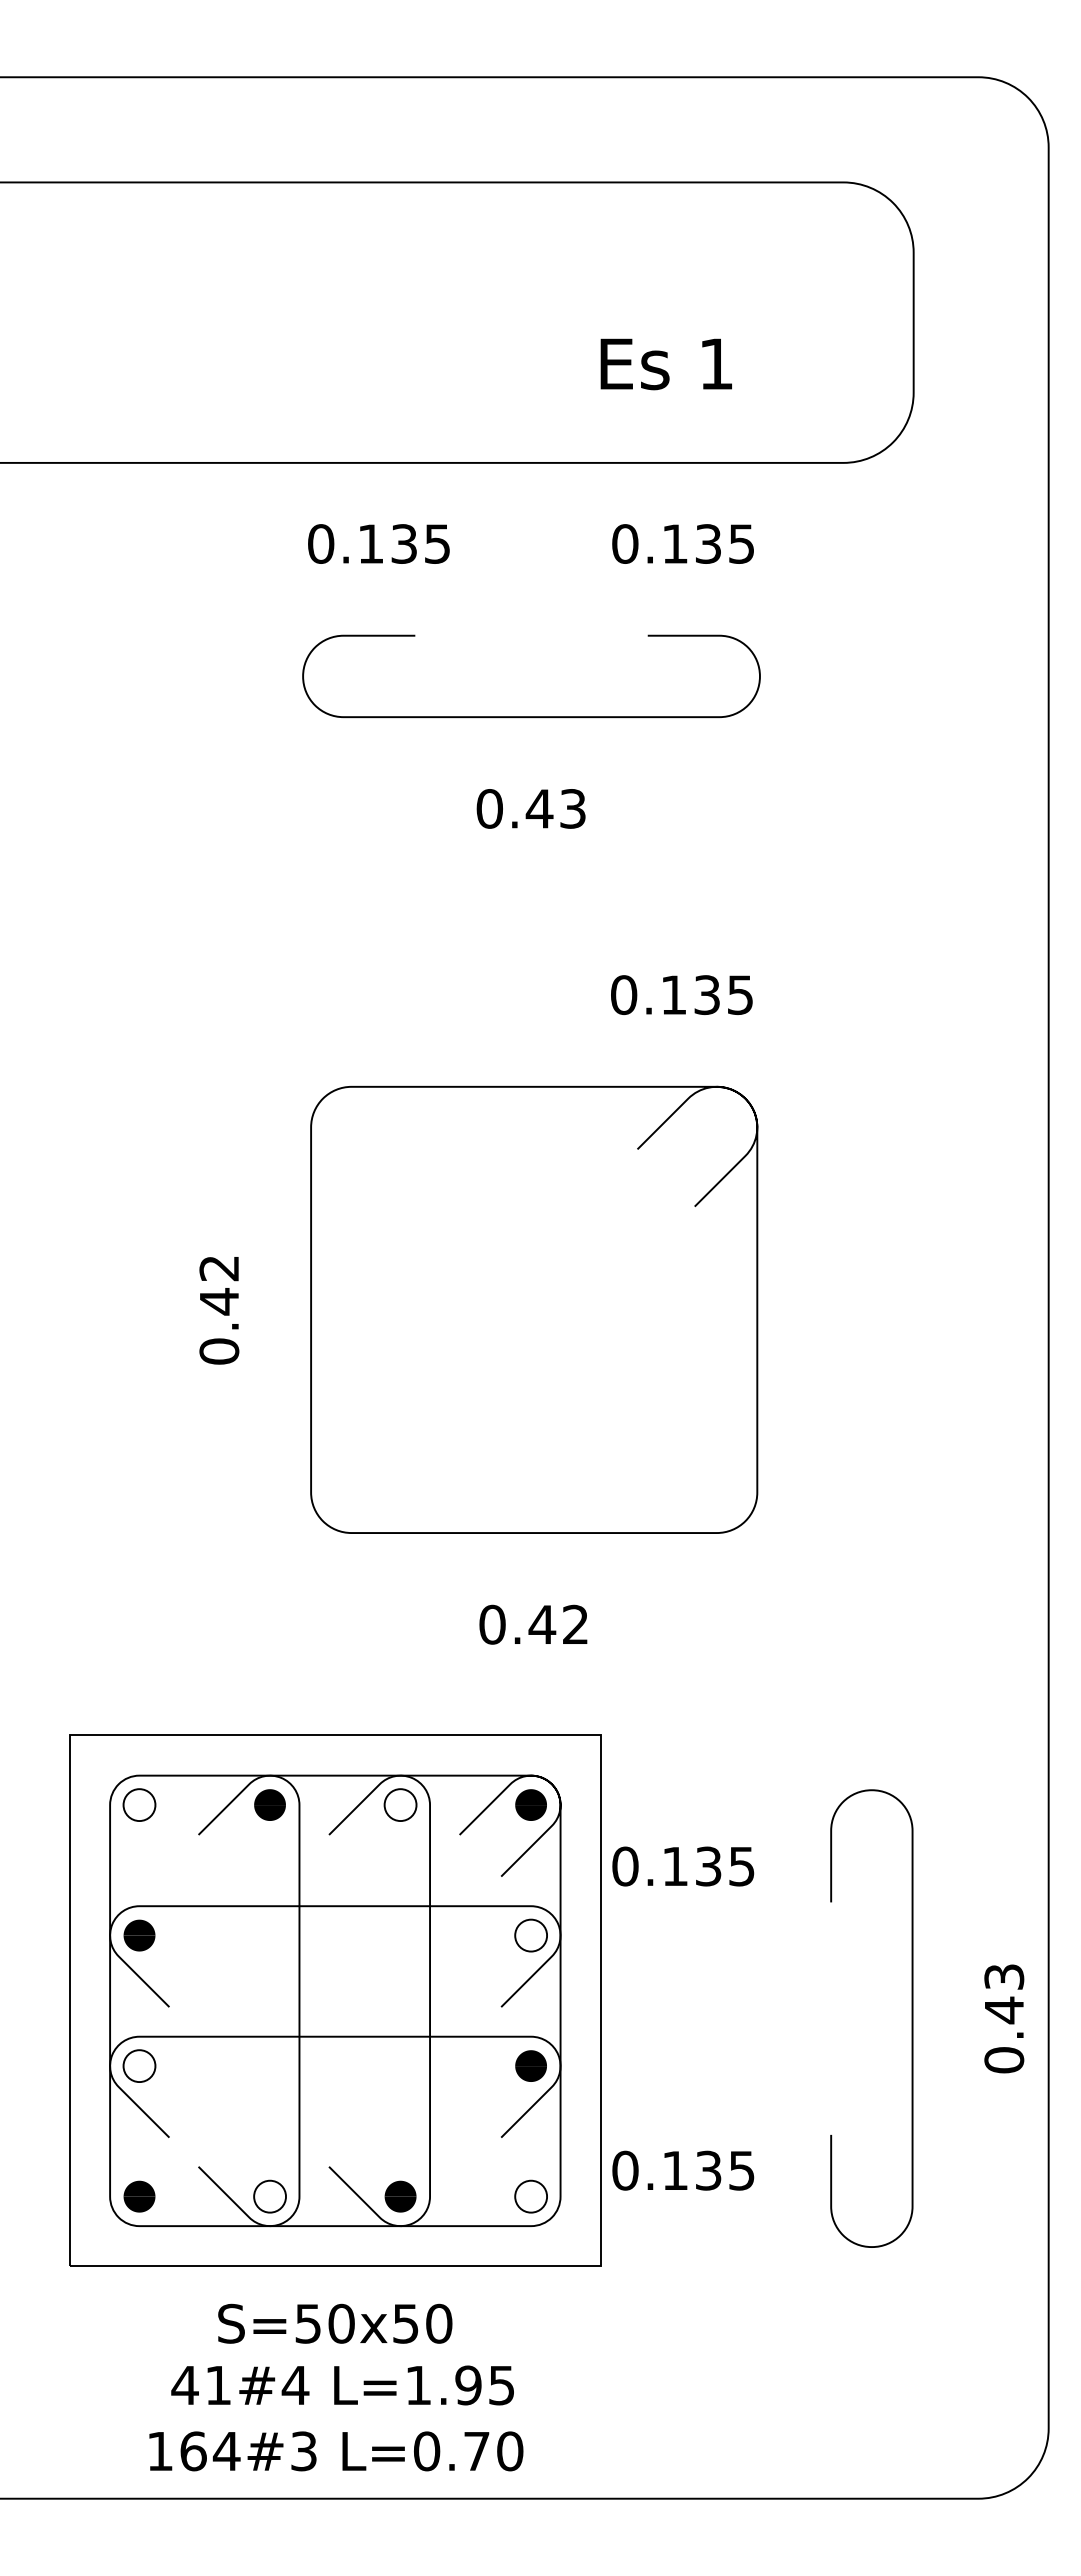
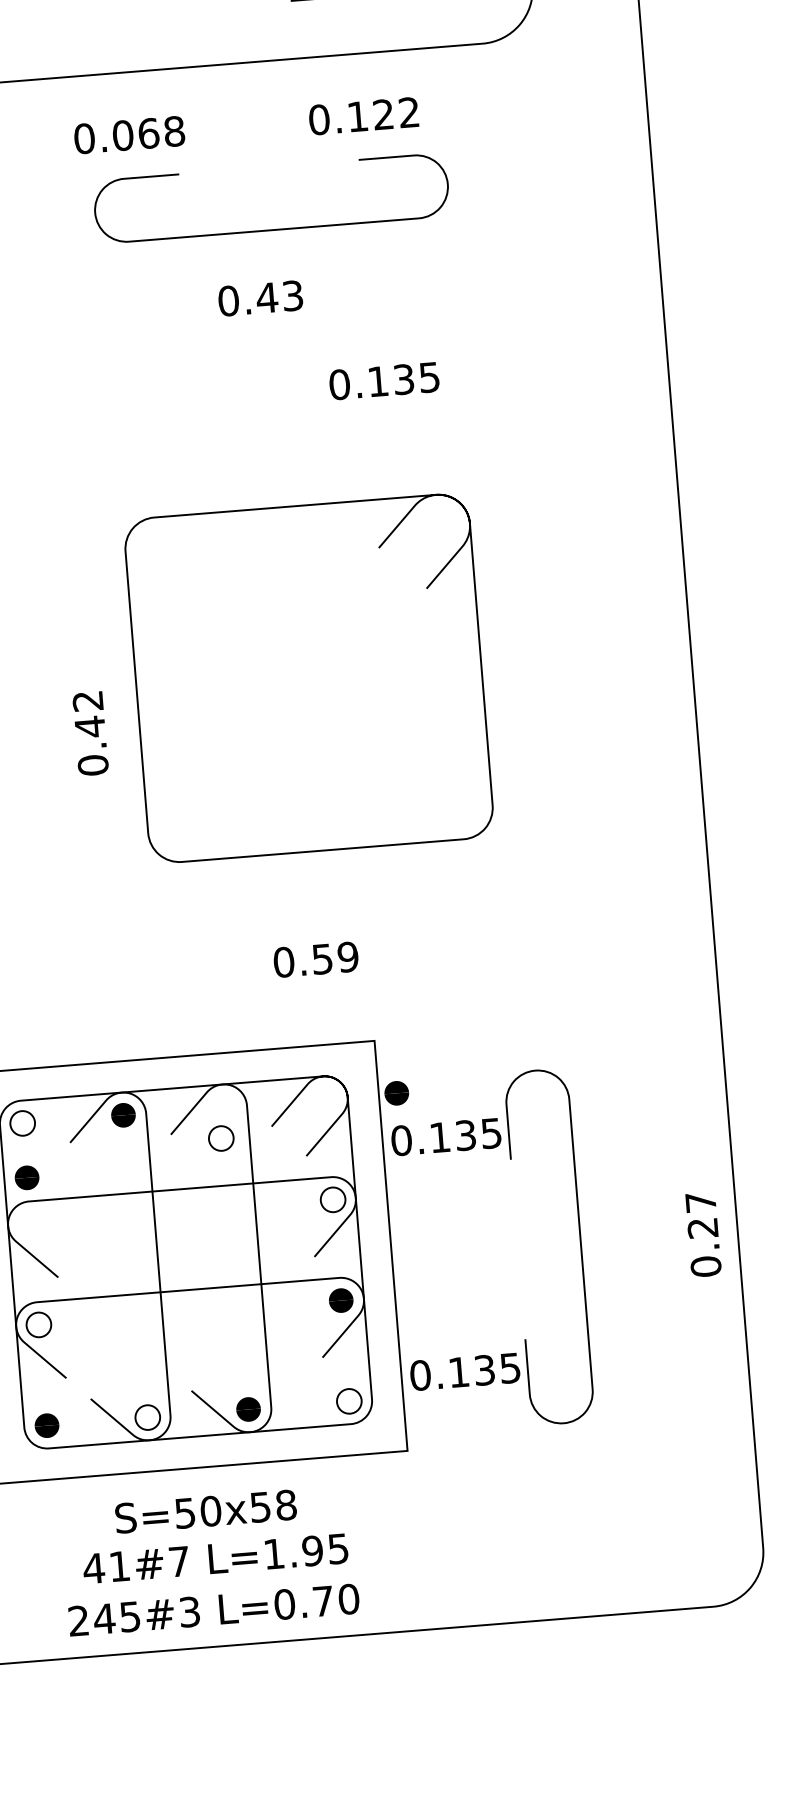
text: (404, 543) -> (148, 133), 0.135 -> 0.068
text: (724, 543) -> (395, 113), 0.135 -> 0.122
curve: (531, 716) -> (273, 229), moved
text: (530, 808) -> (260, 298), moved
text: (681, 994) -> (384, 380), moved
curve: (637, 1149) -> (378, 548), moved
text: (219, 1310) -> (90, 733), moved
text: (558, 1624) -> (334, 958), 0.42 -> 0.59
circle: (400, 1804) -> (221, 1138), moved
part: (530, 1804) -> (396, 1092), moved
part: (139, 1935) -> (27, 1177), moved
text: (1004, 1994) -> (702, 1215), 0.43 -> 0.27
curve: (911, 2018) -> (580, 1244), moved
text: (439, 2323) -> (286, 1504), S=50x50 -> S=50x58
text: (295, 2385) -> (179, 1561), 41#4 -> 41#7
text: (193, 2451) -> (104, 1619), 164#3 -> 245#3

